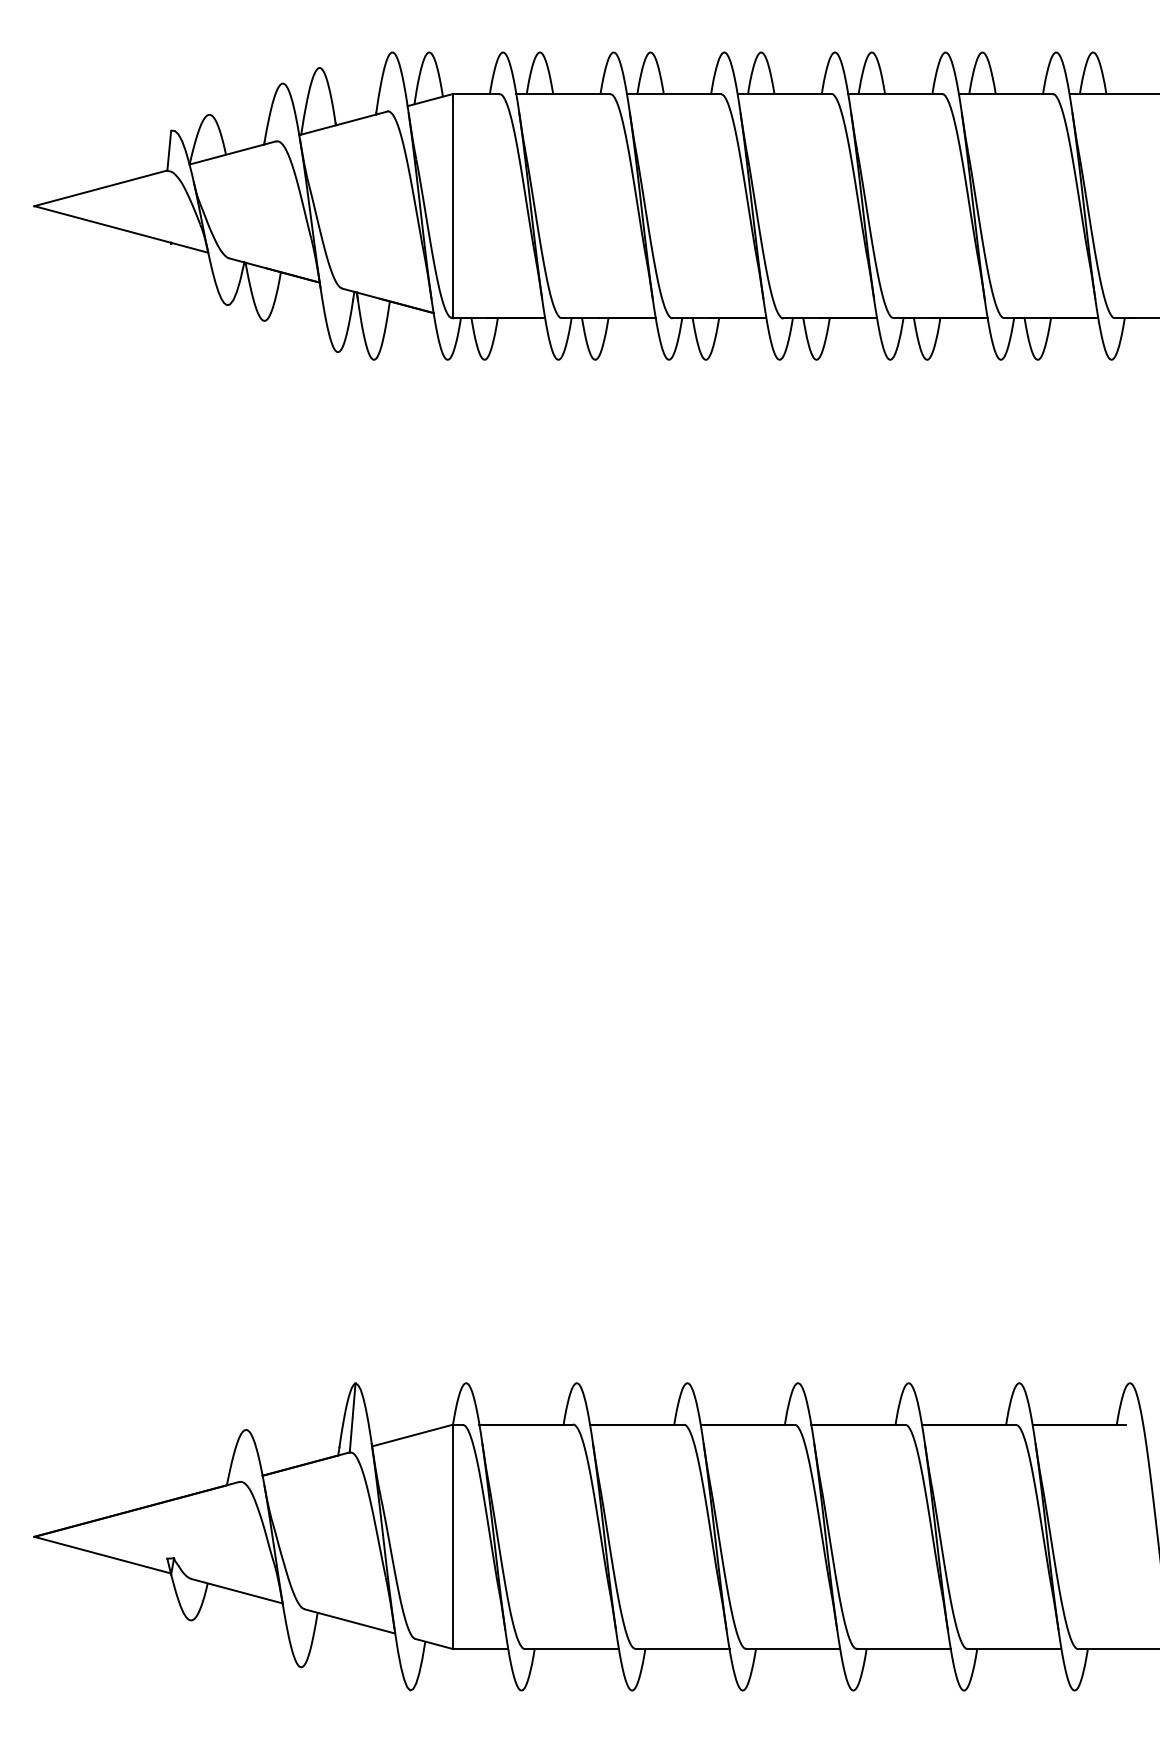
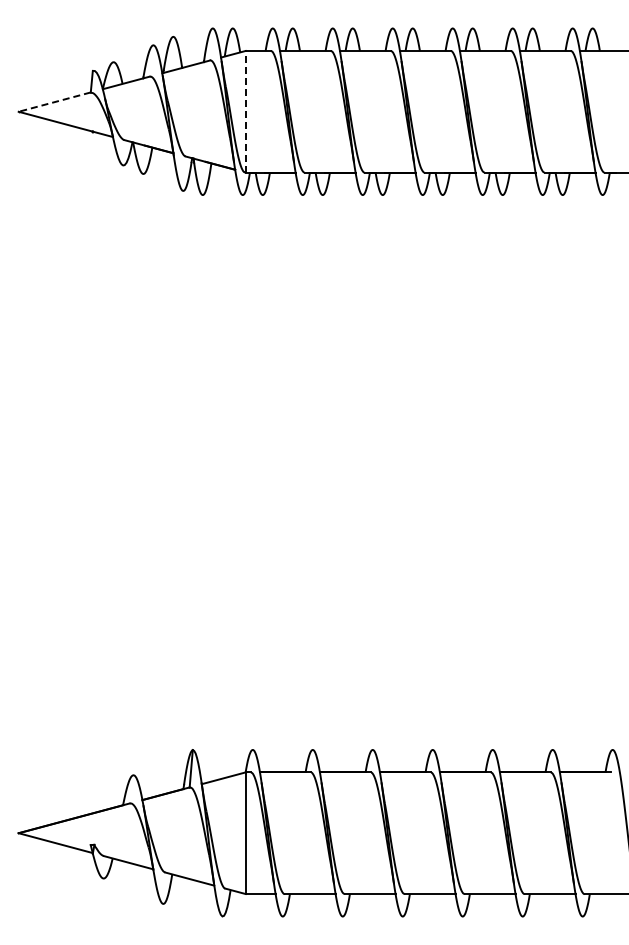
line: (100, 189) -> (54, 102), solid -> dashed
line: (452, 205) -> (245, 111), solid -> dashed

